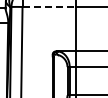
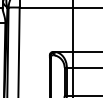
line: (49, 6) -> (46, 7), dashed -> solid

